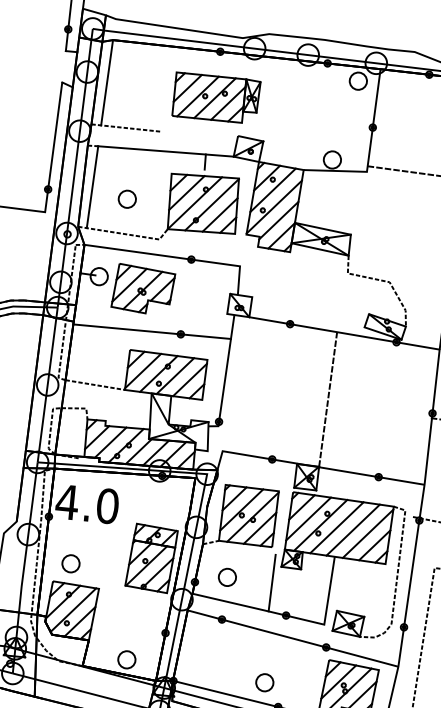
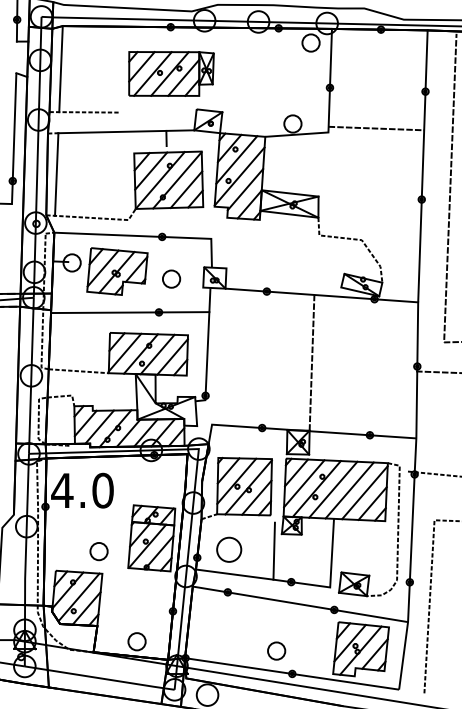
part: (127, 198) -> (171, 278), moved
part: (70, 563) -> (98, 551), moved
part: (226, 576) -> (228, 549), size x1.4

